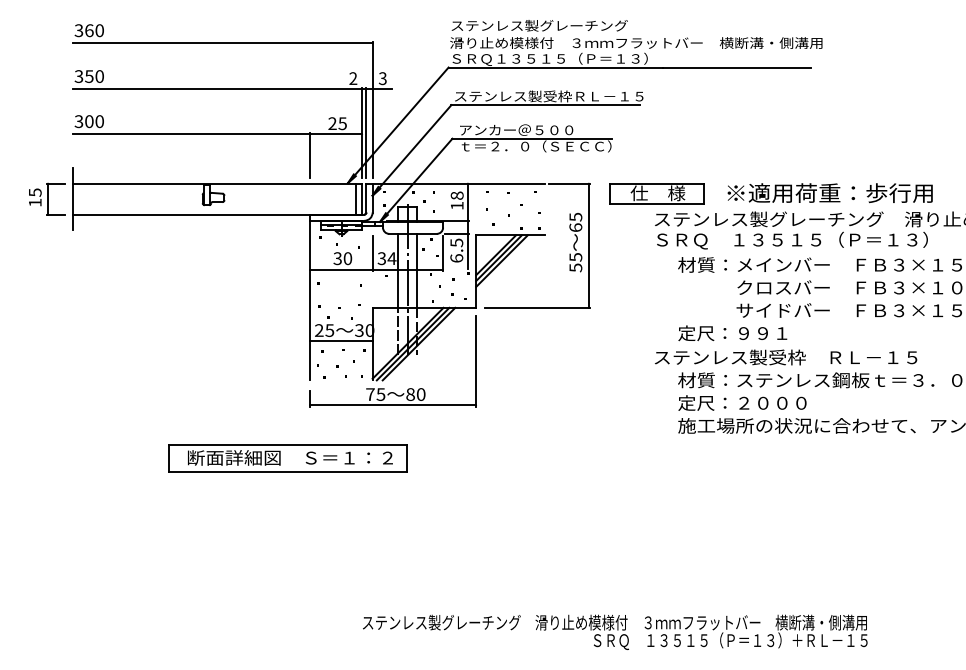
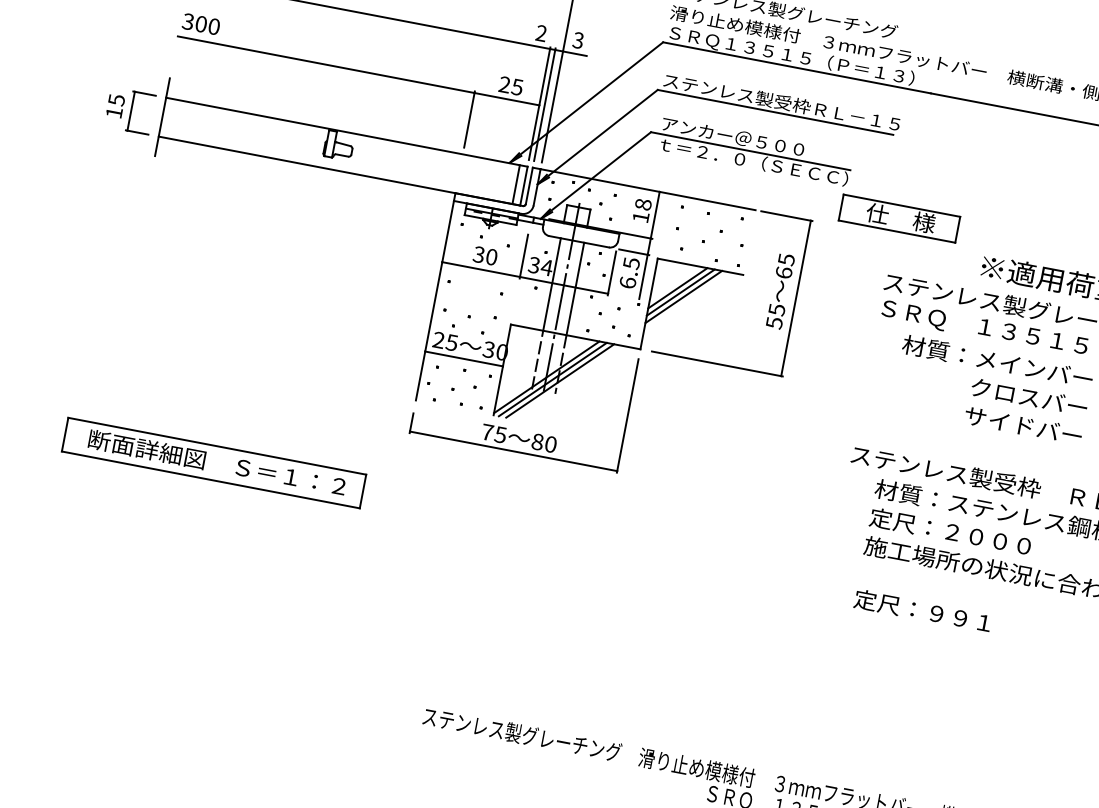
part: (656, 193) -> (898, 218), moved
text: (732, 333) -> (922, 611), moved
part: (287, 458) -> (213, 463), moved

